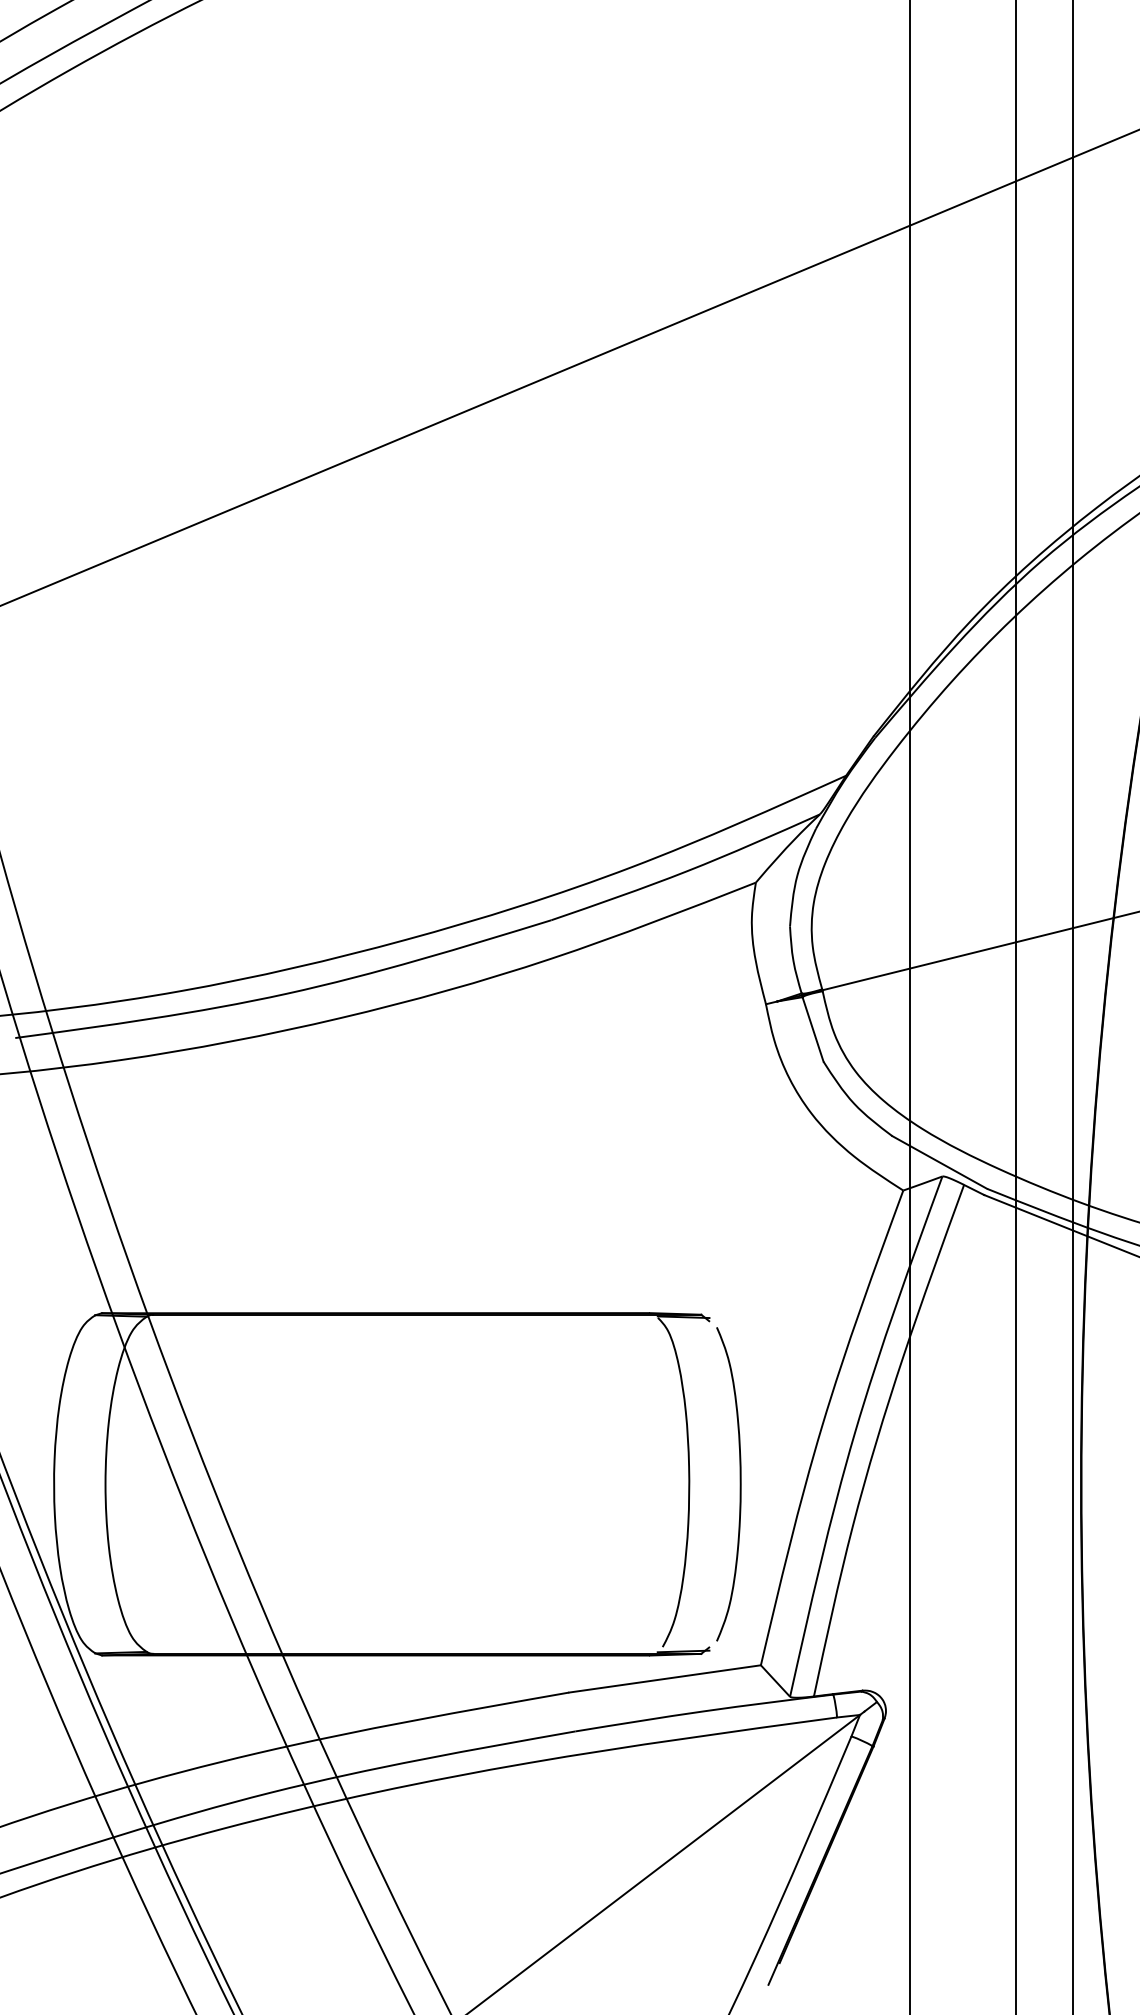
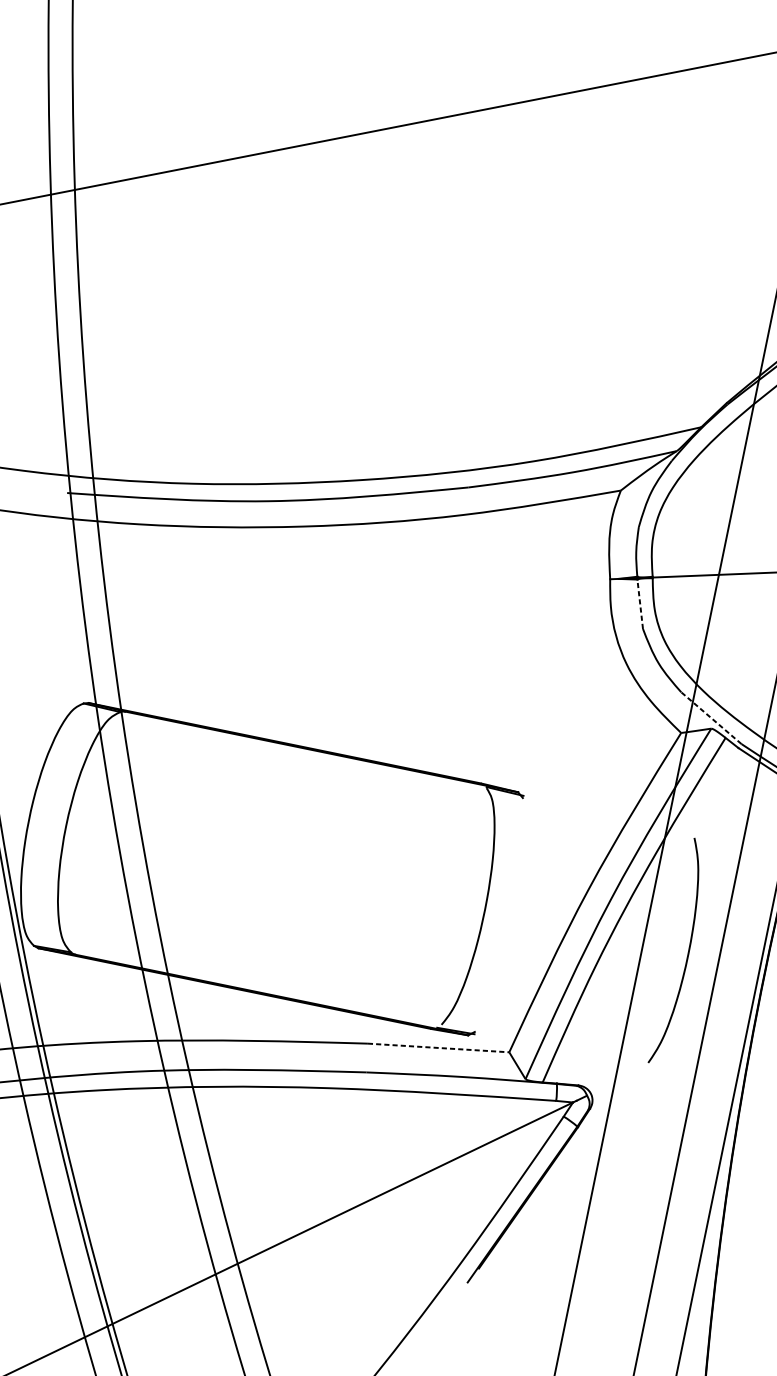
line: (813, 1029) -> (640, 604), solid -> dashed
line: (939, 1162) -> (711, 718), solid -> dashed
curve: (739, 1484) -> (687, 953), moved
line: (665, 1678) -> (438, 1047), solid -> dashed

